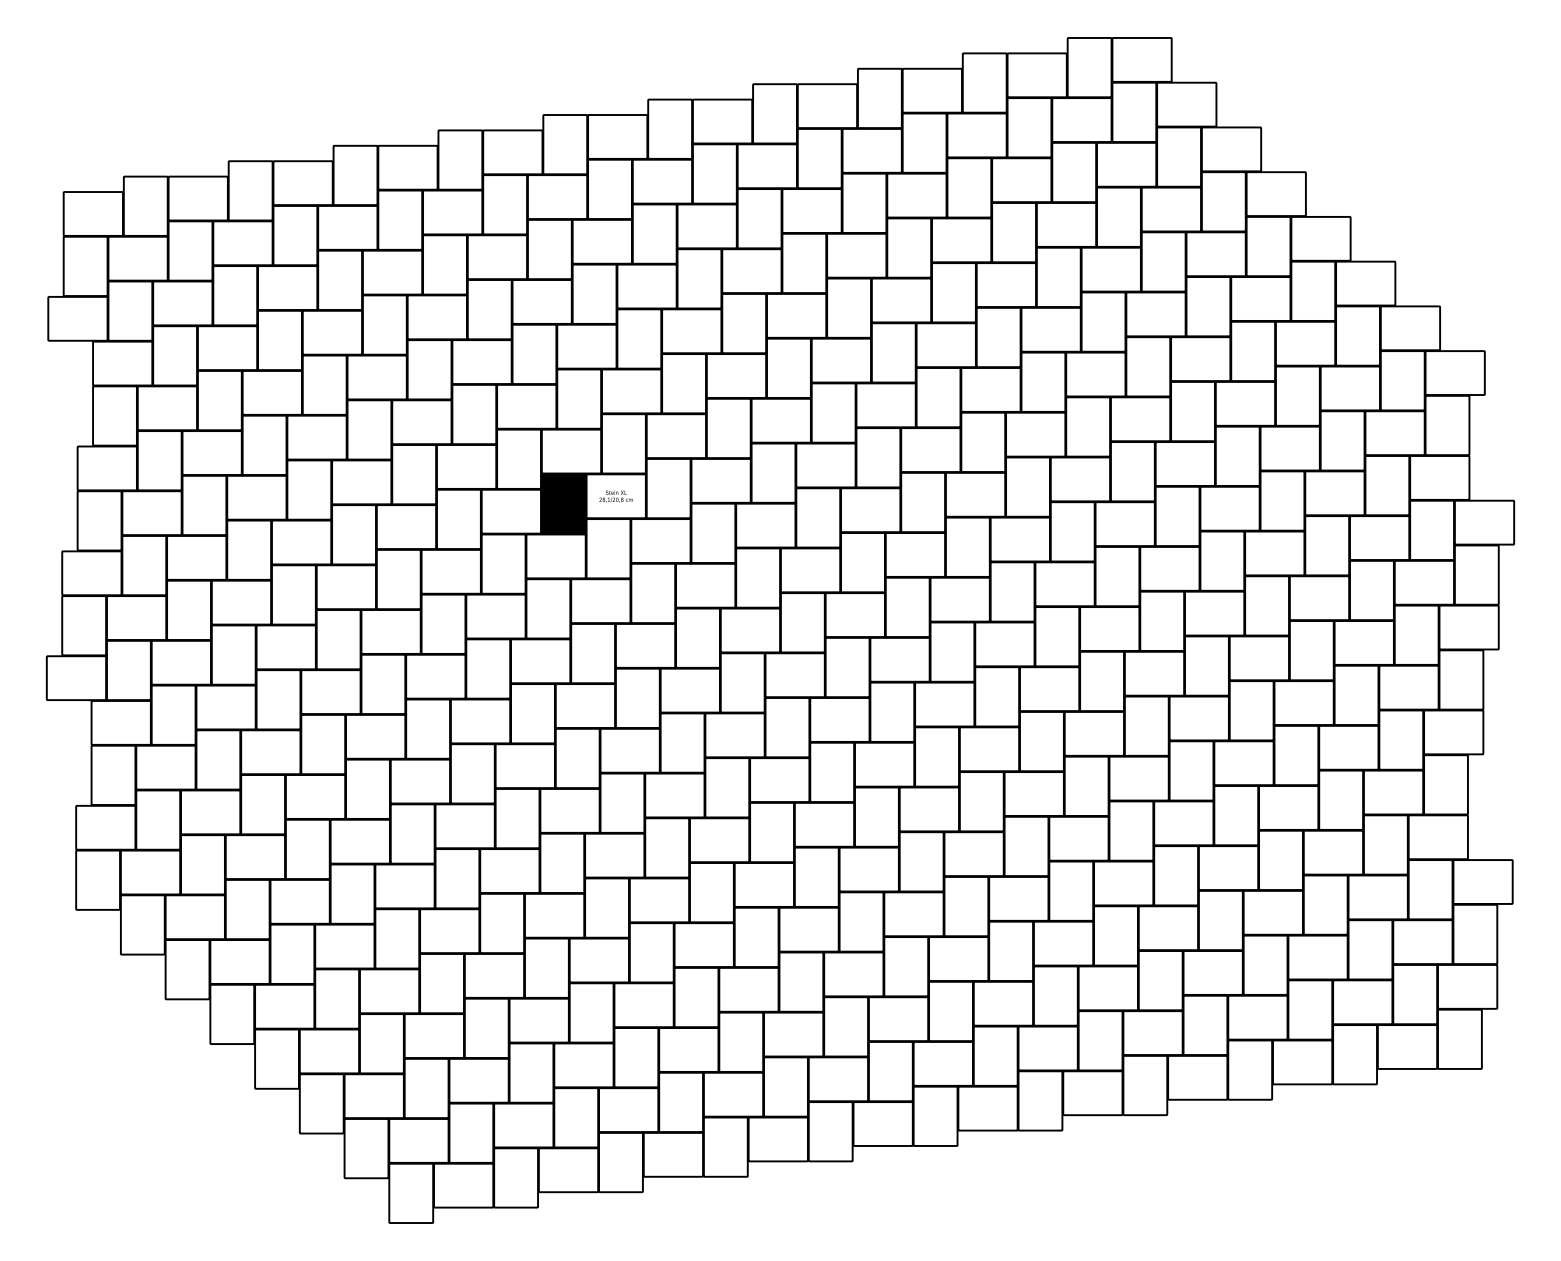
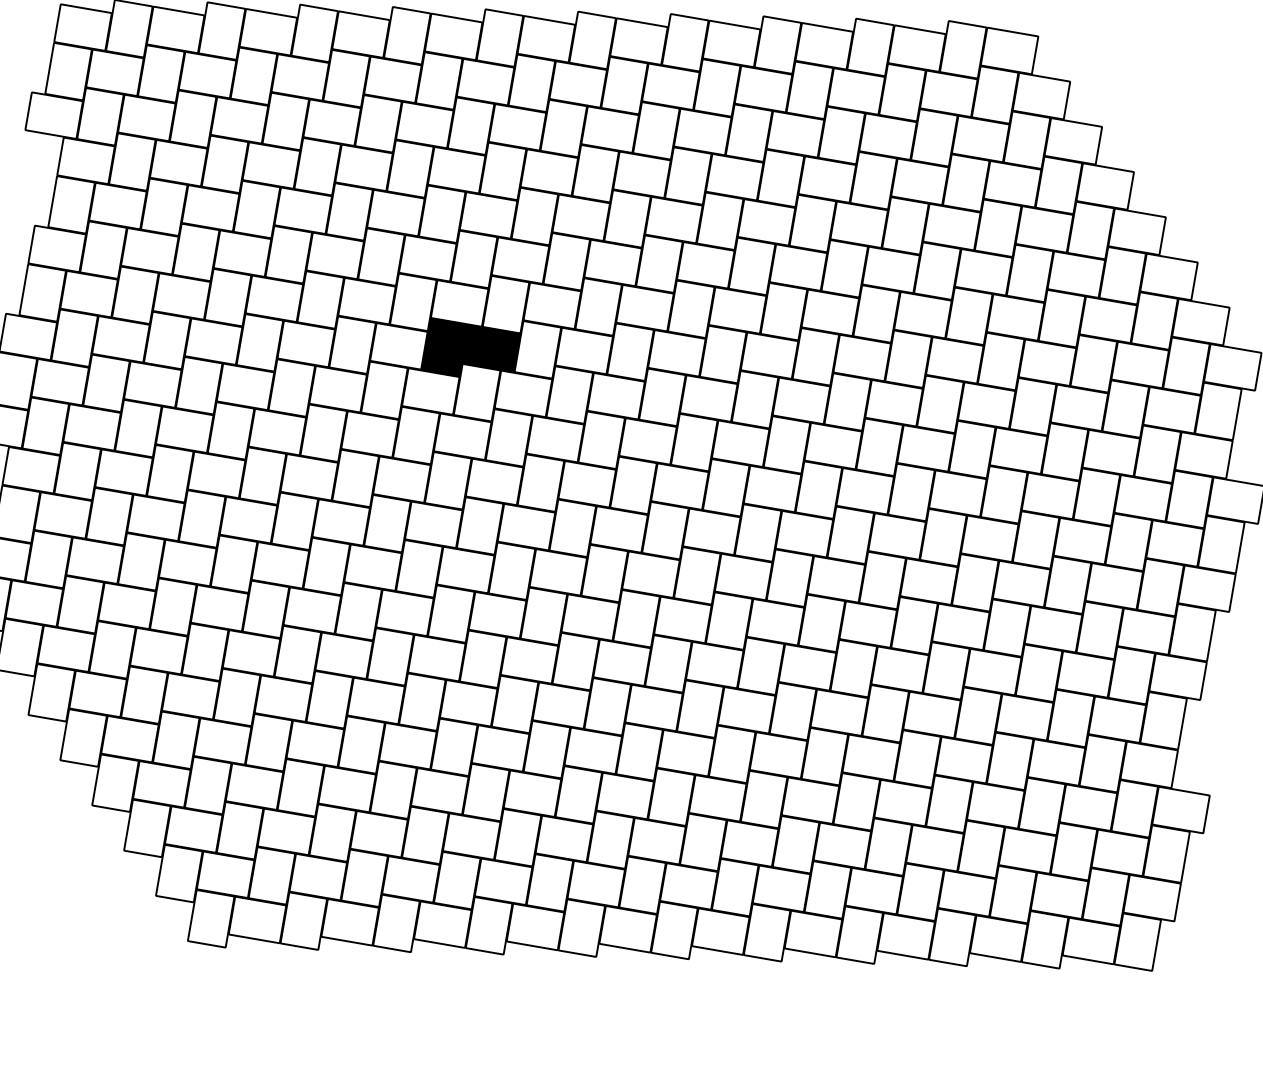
fill: (615, 496) -> (490, 348), added

